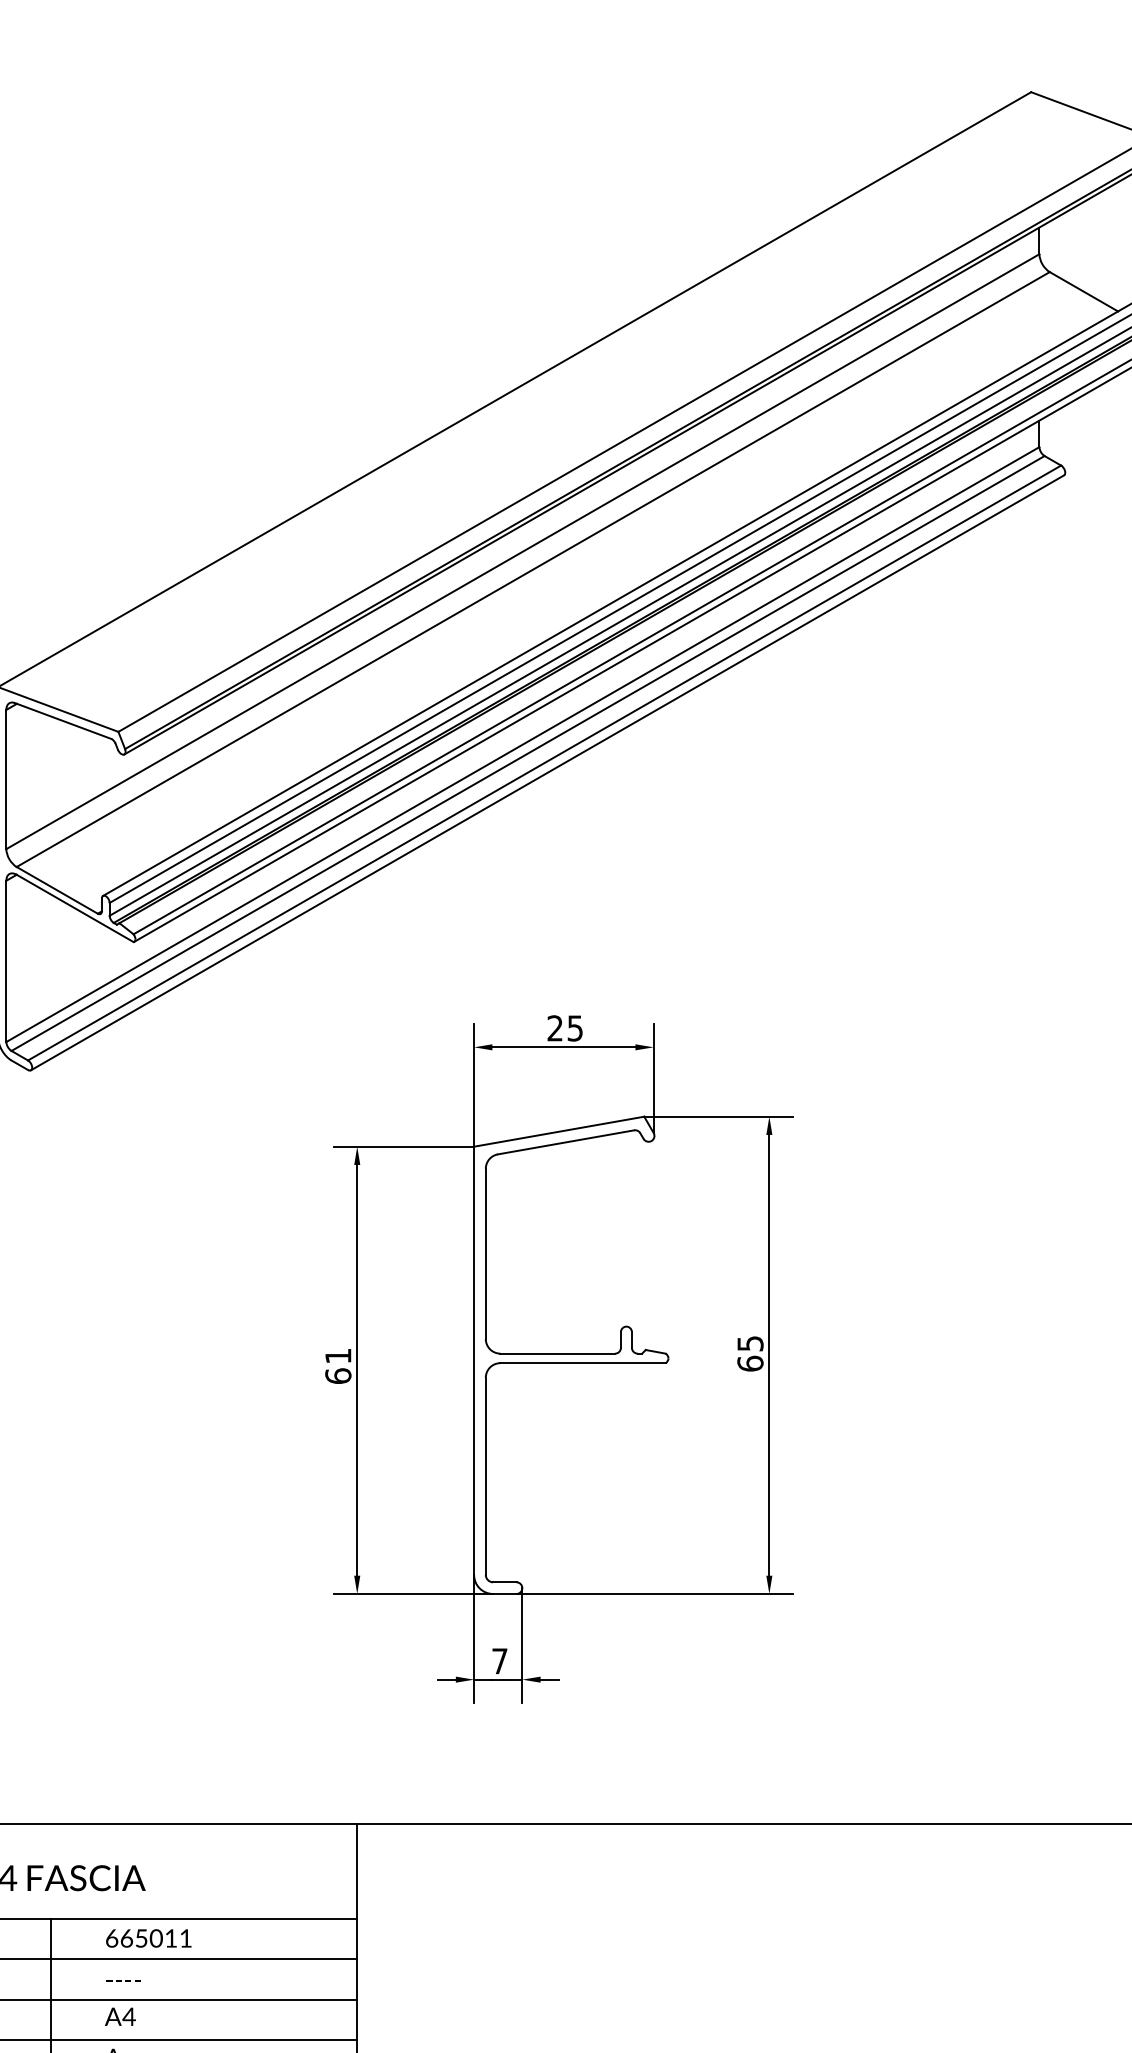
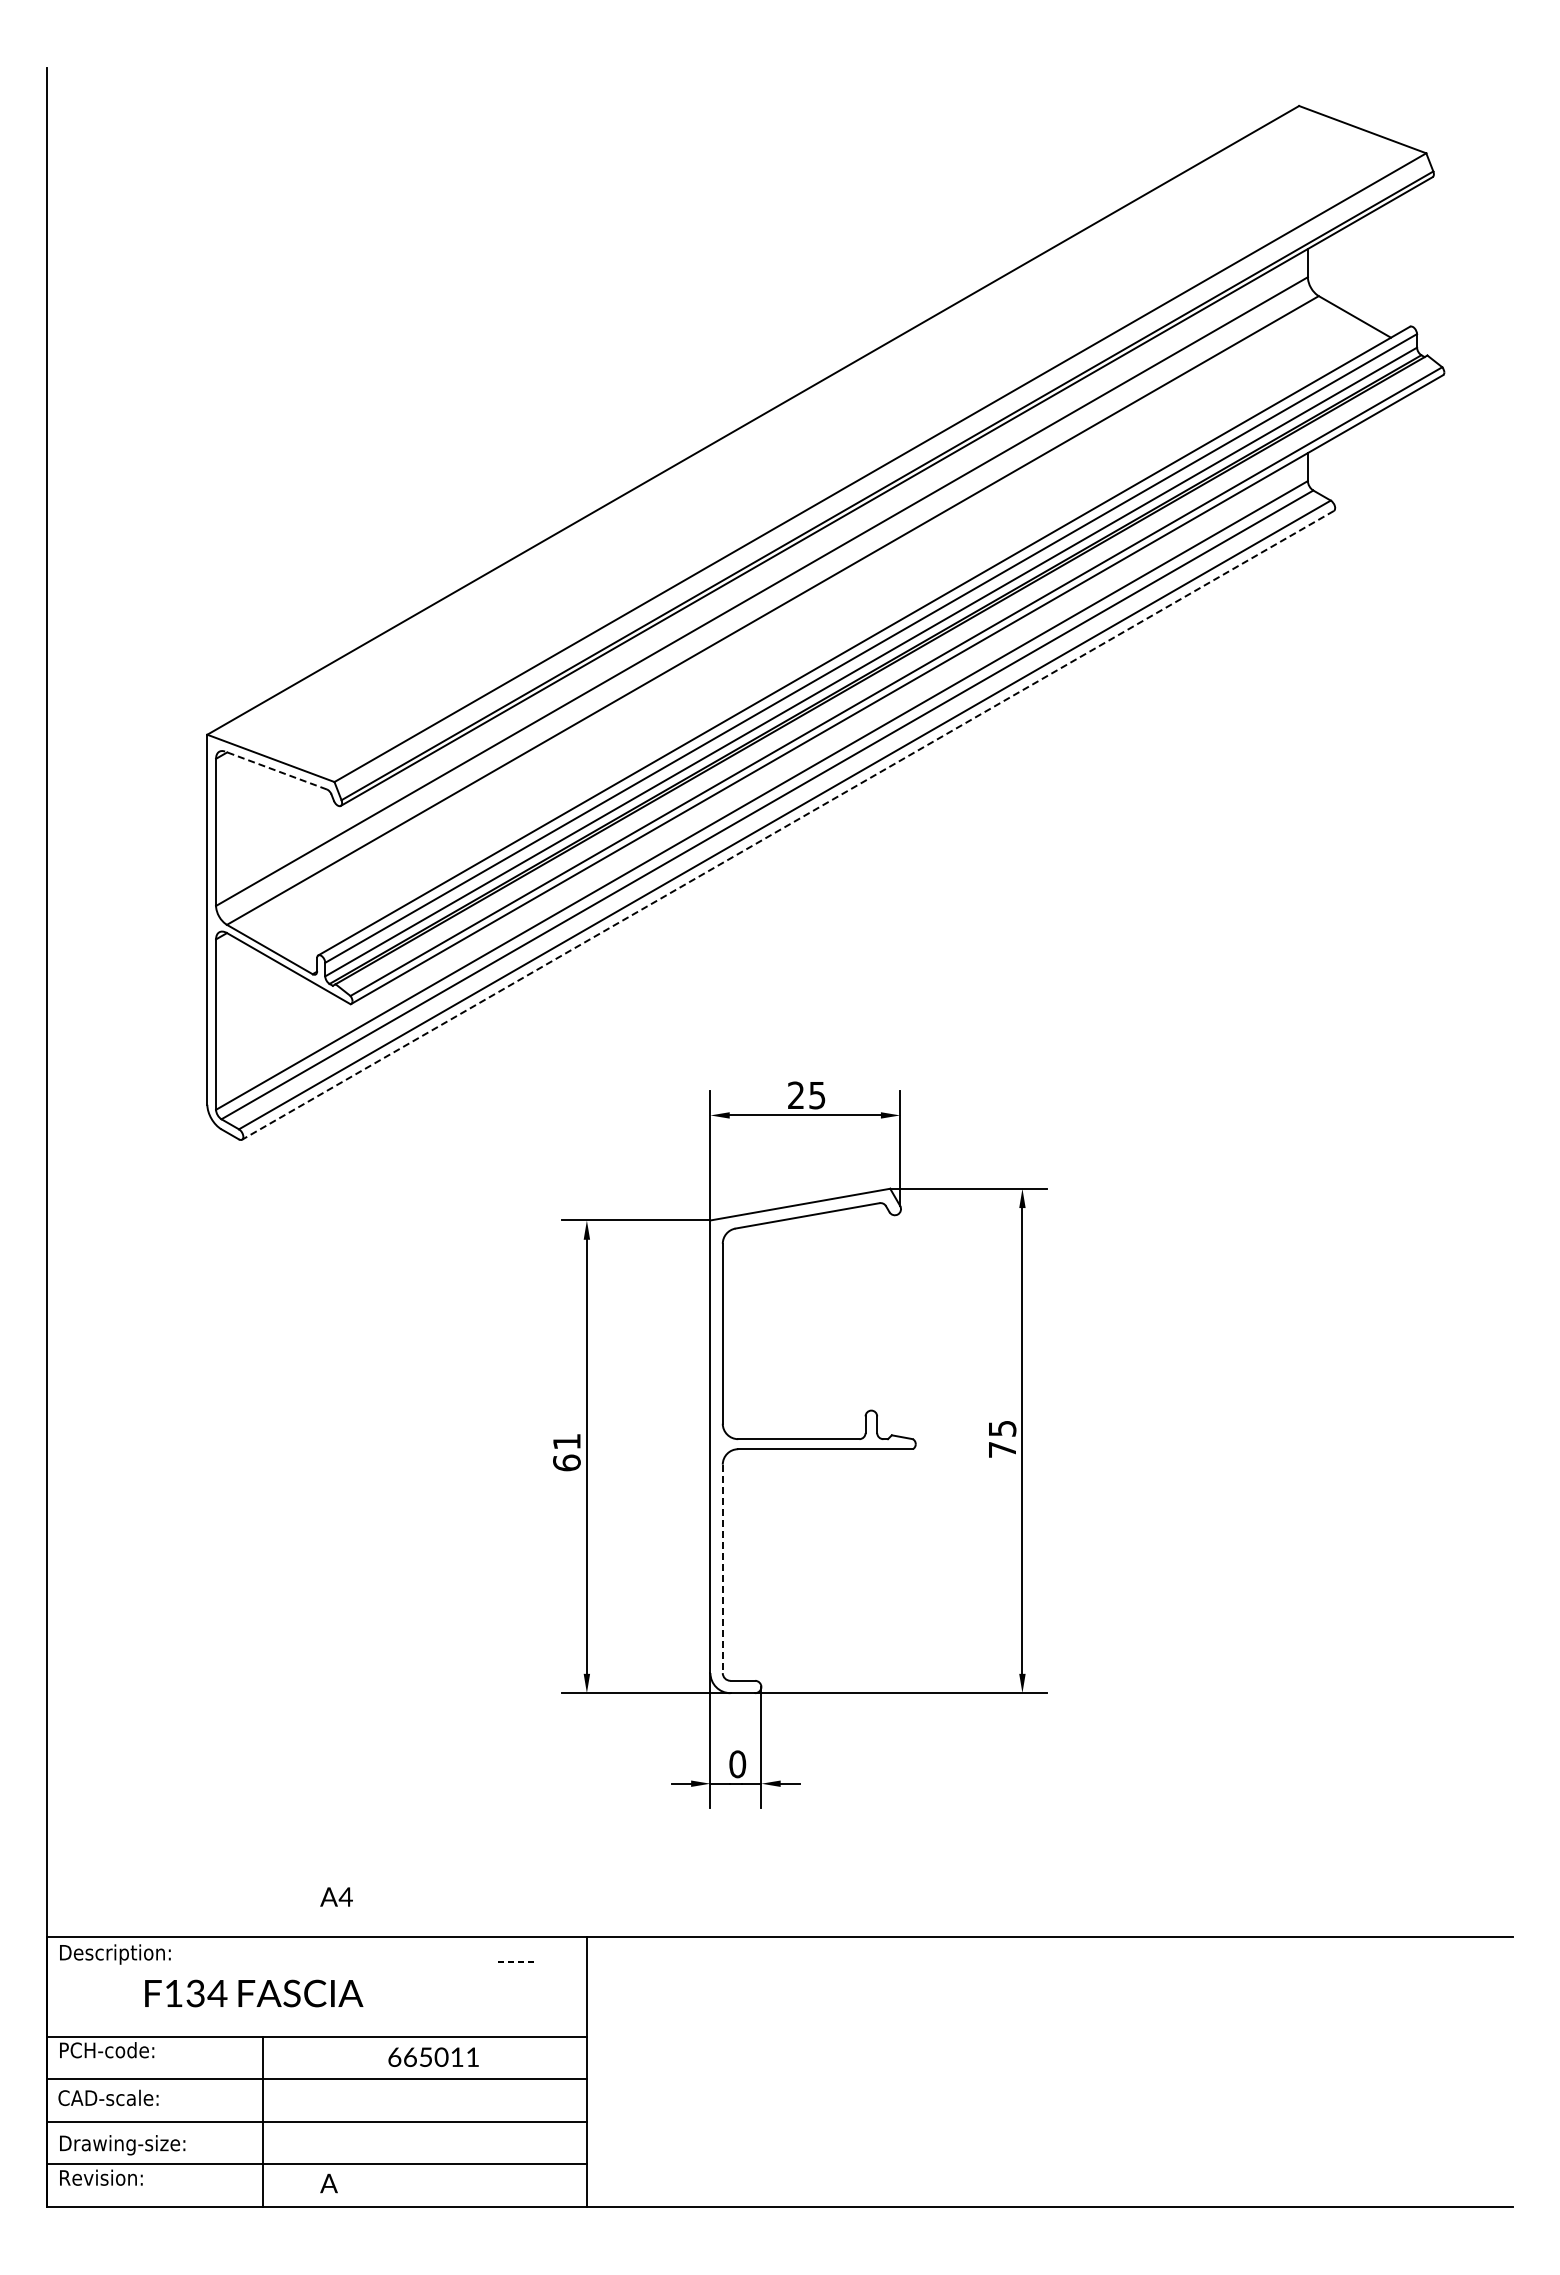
line: (62, 720) -> (275, 770), solid -> dashed
line: (547, 772) -> (787, 825), solid -> dashed
text: (750, 1363) -> (1002, 1449), 65 -> 75
line: (485, 1476) -> (722, 1569), solid -> dashed
text: (499, 1661) -> (737, 1764), 7 -> 0
text: (148, 1937) -> (433, 2056), moved
text: (123, 1980) -> (515, 1961), moved
text: (120, 2016) -> (336, 1896), moved

